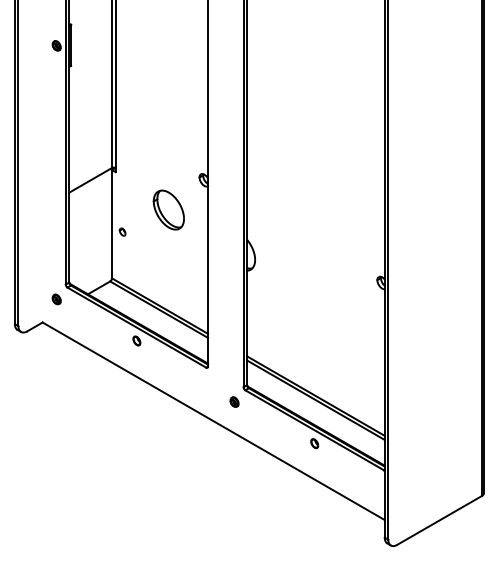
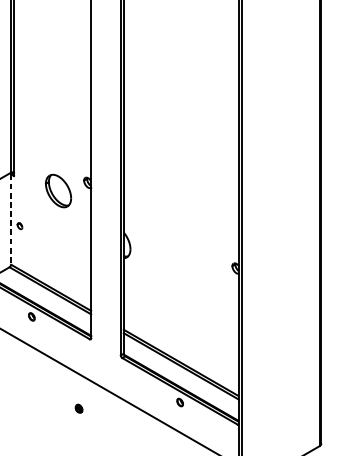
part: (168, 209) -> (58, 190), moved
line: (112, 224) -> (11, 219), solid -> dashed
part: (234, 401) -> (79, 408), moved

